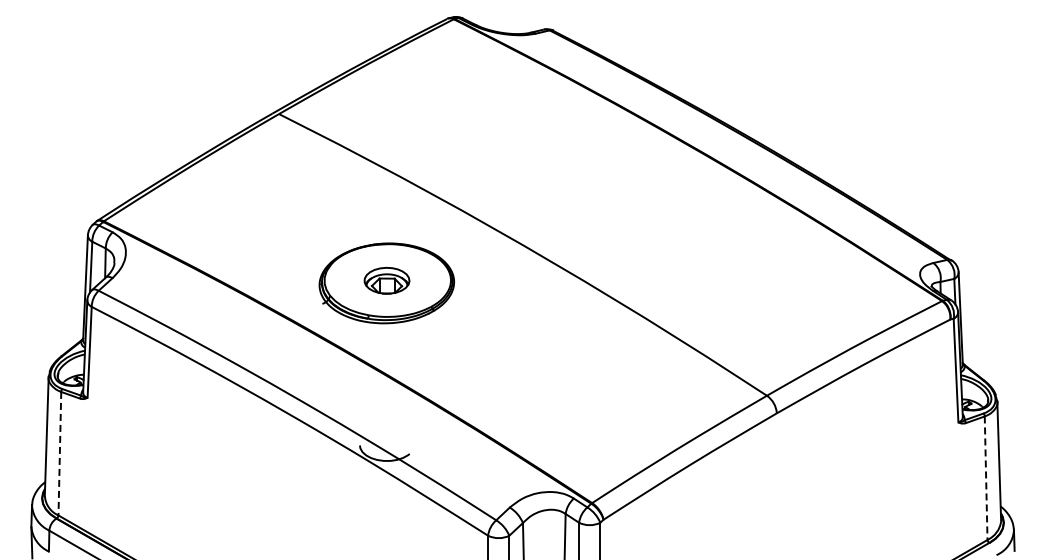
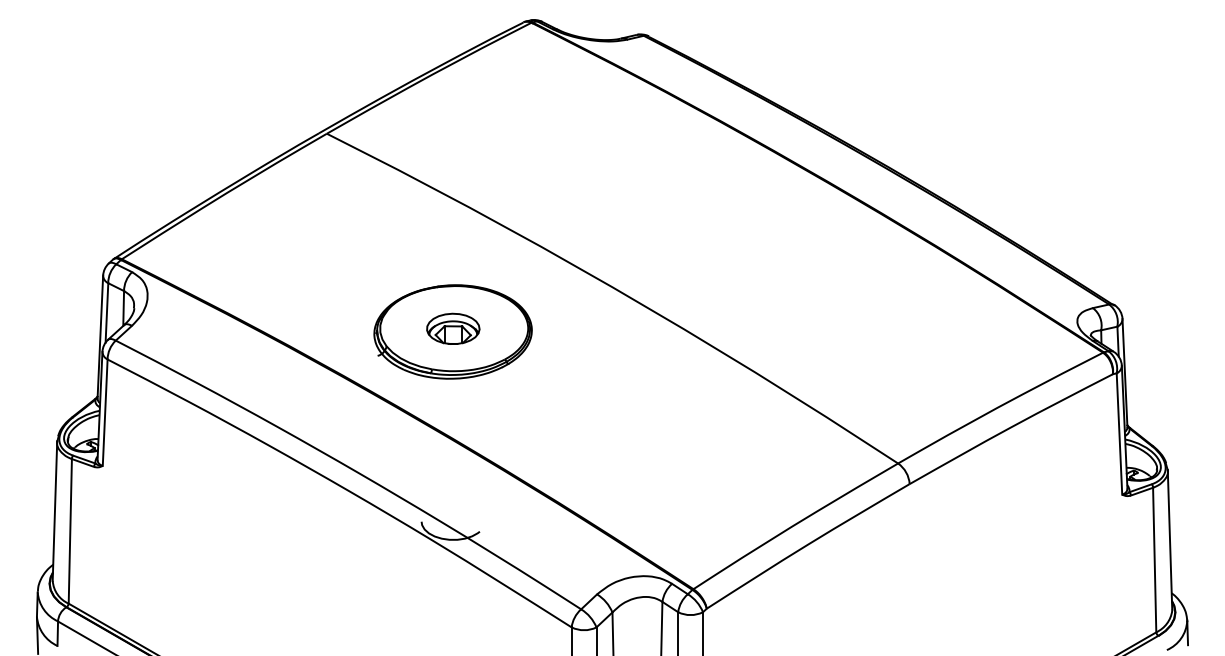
line: (59, 453) -> (69, 531), dashed -> solid
line: (986, 478) -> (1155, 560), dashed -> solid

